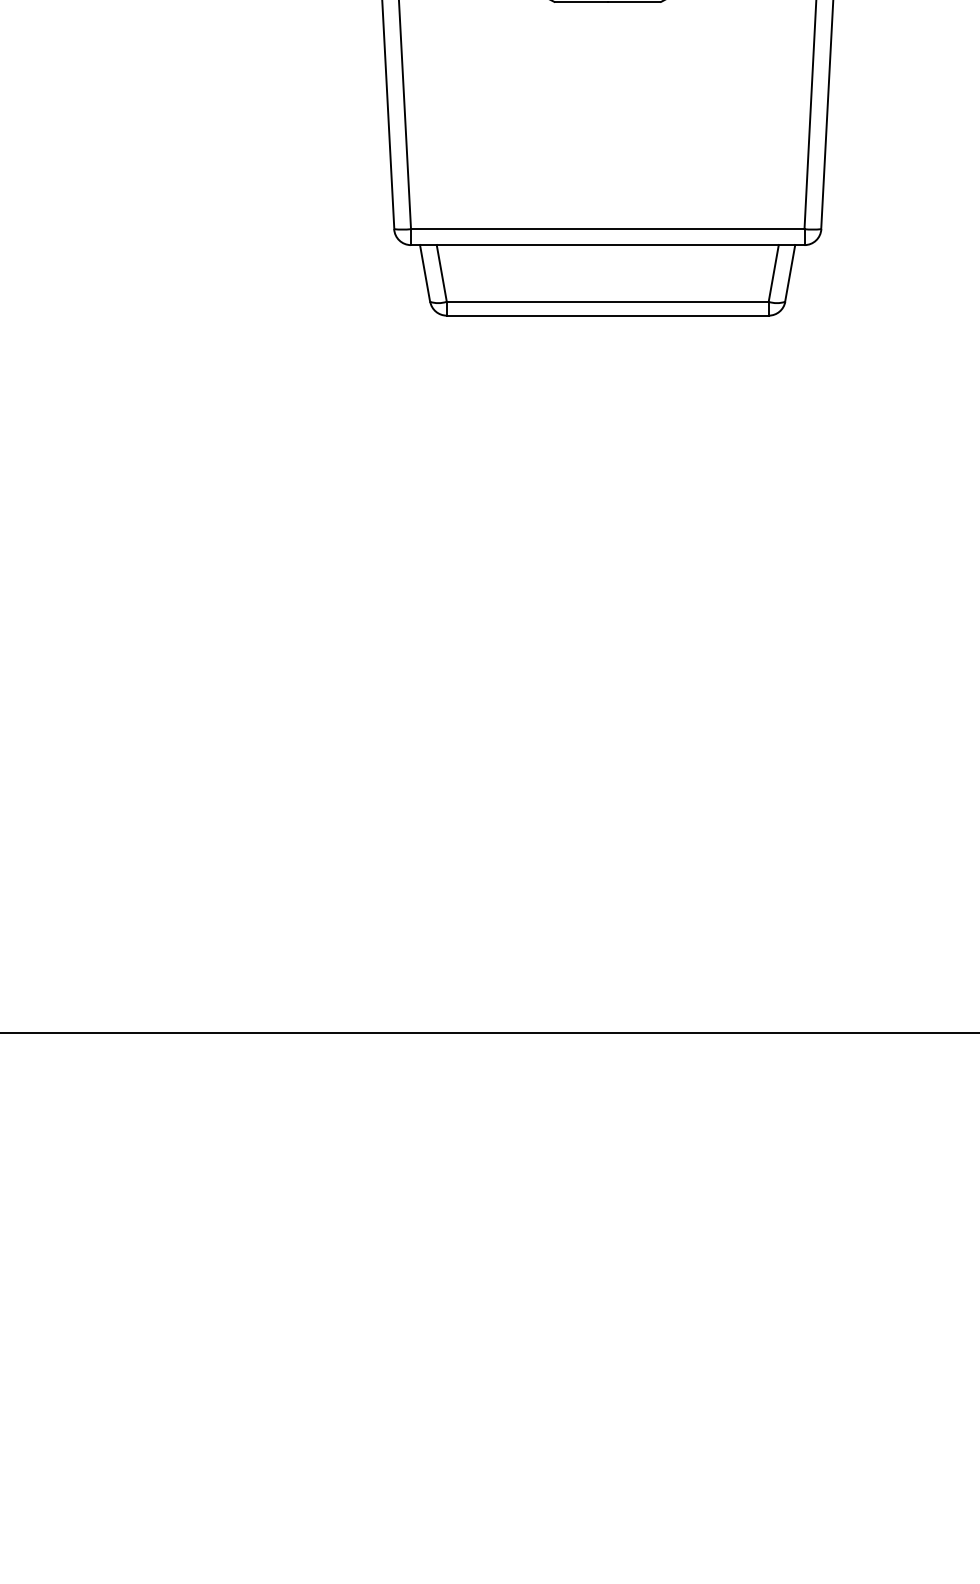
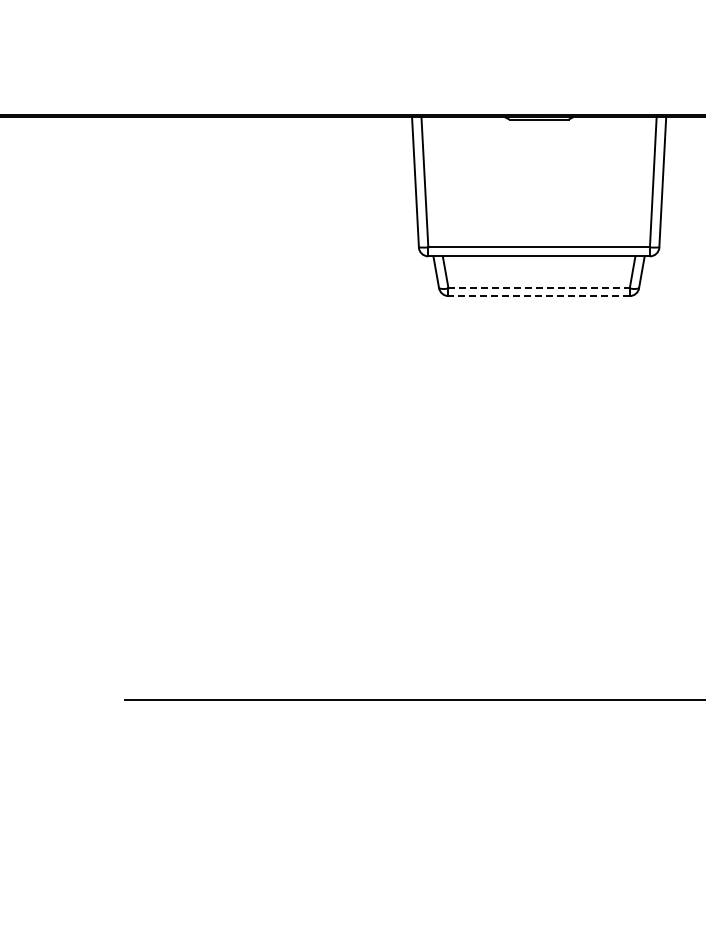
line: (608, 302) -> (539, 288), solid -> dashed
line: (608, 316) -> (539, 296), solid -> dashed

